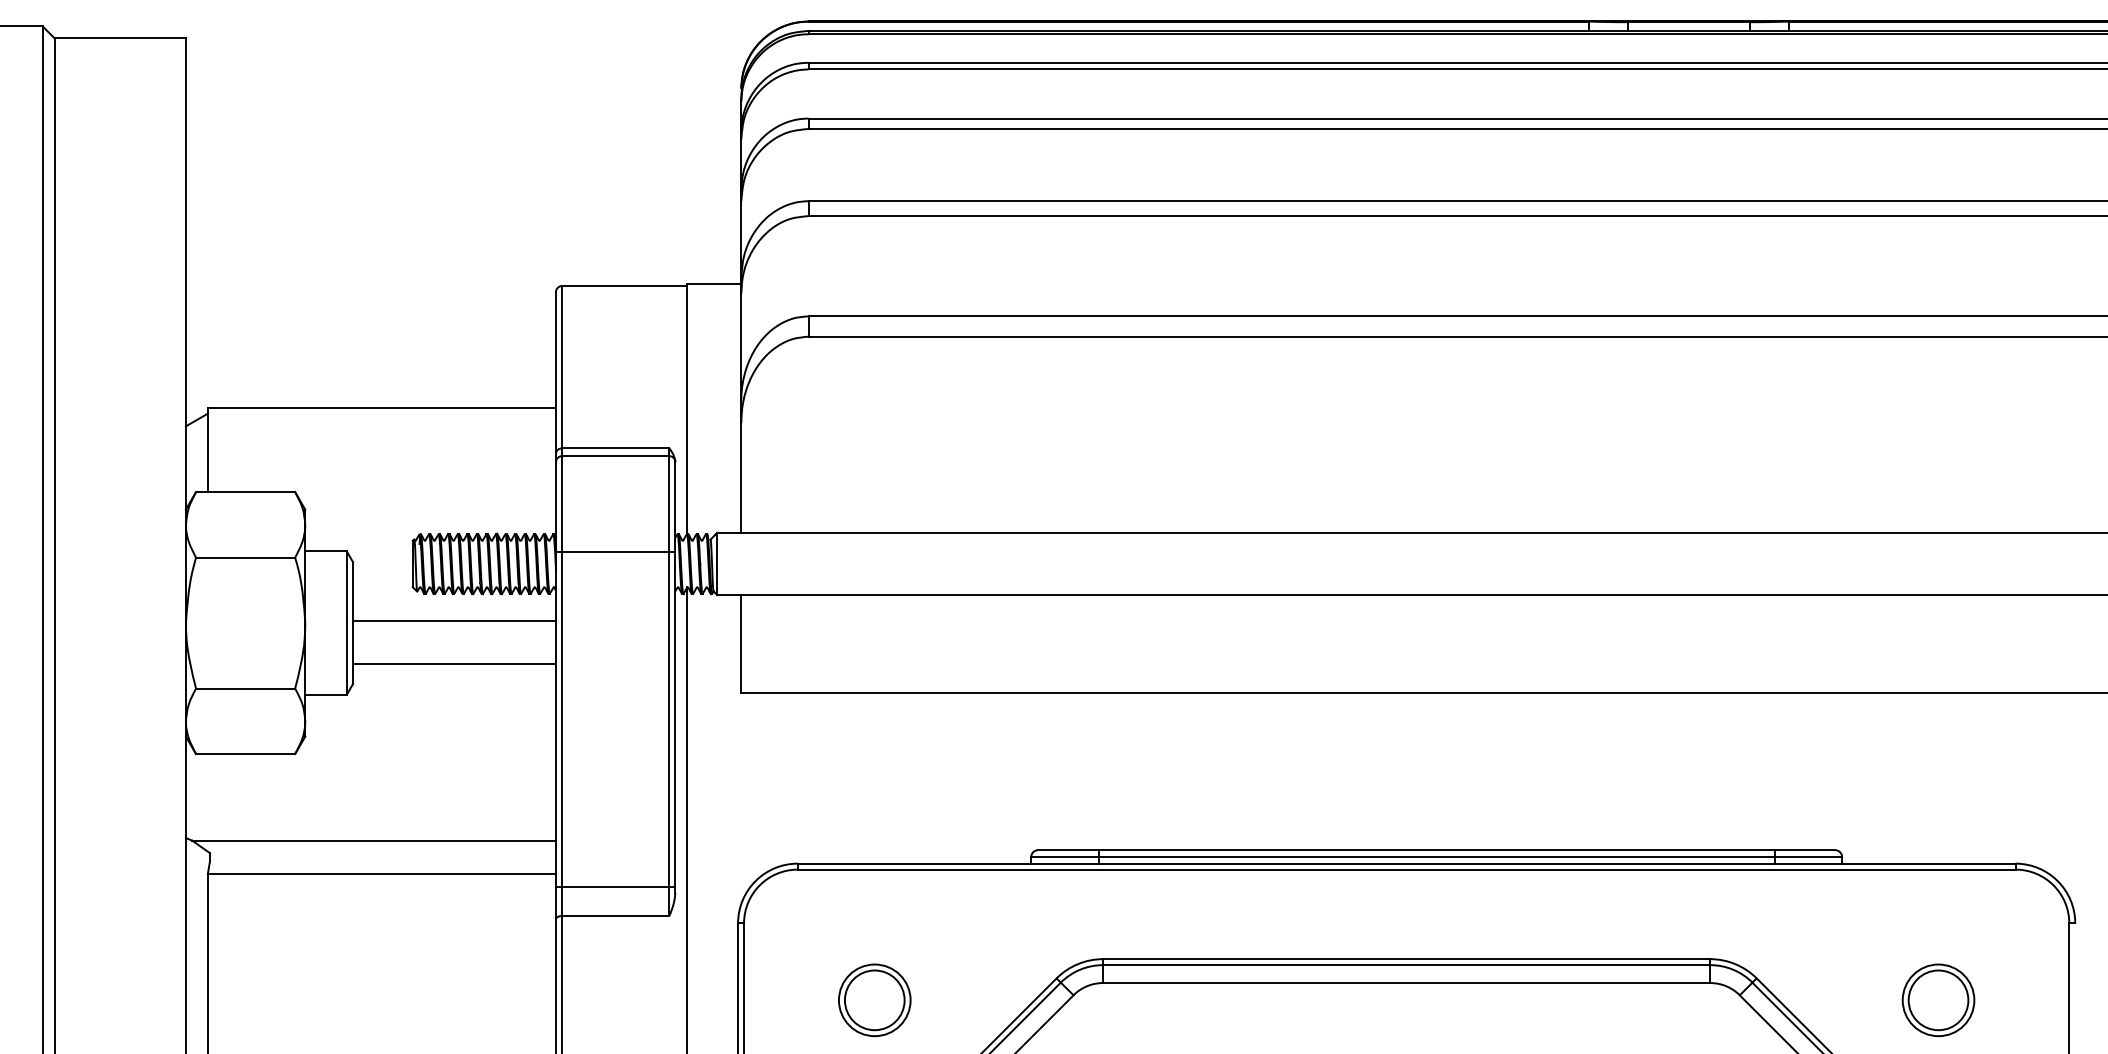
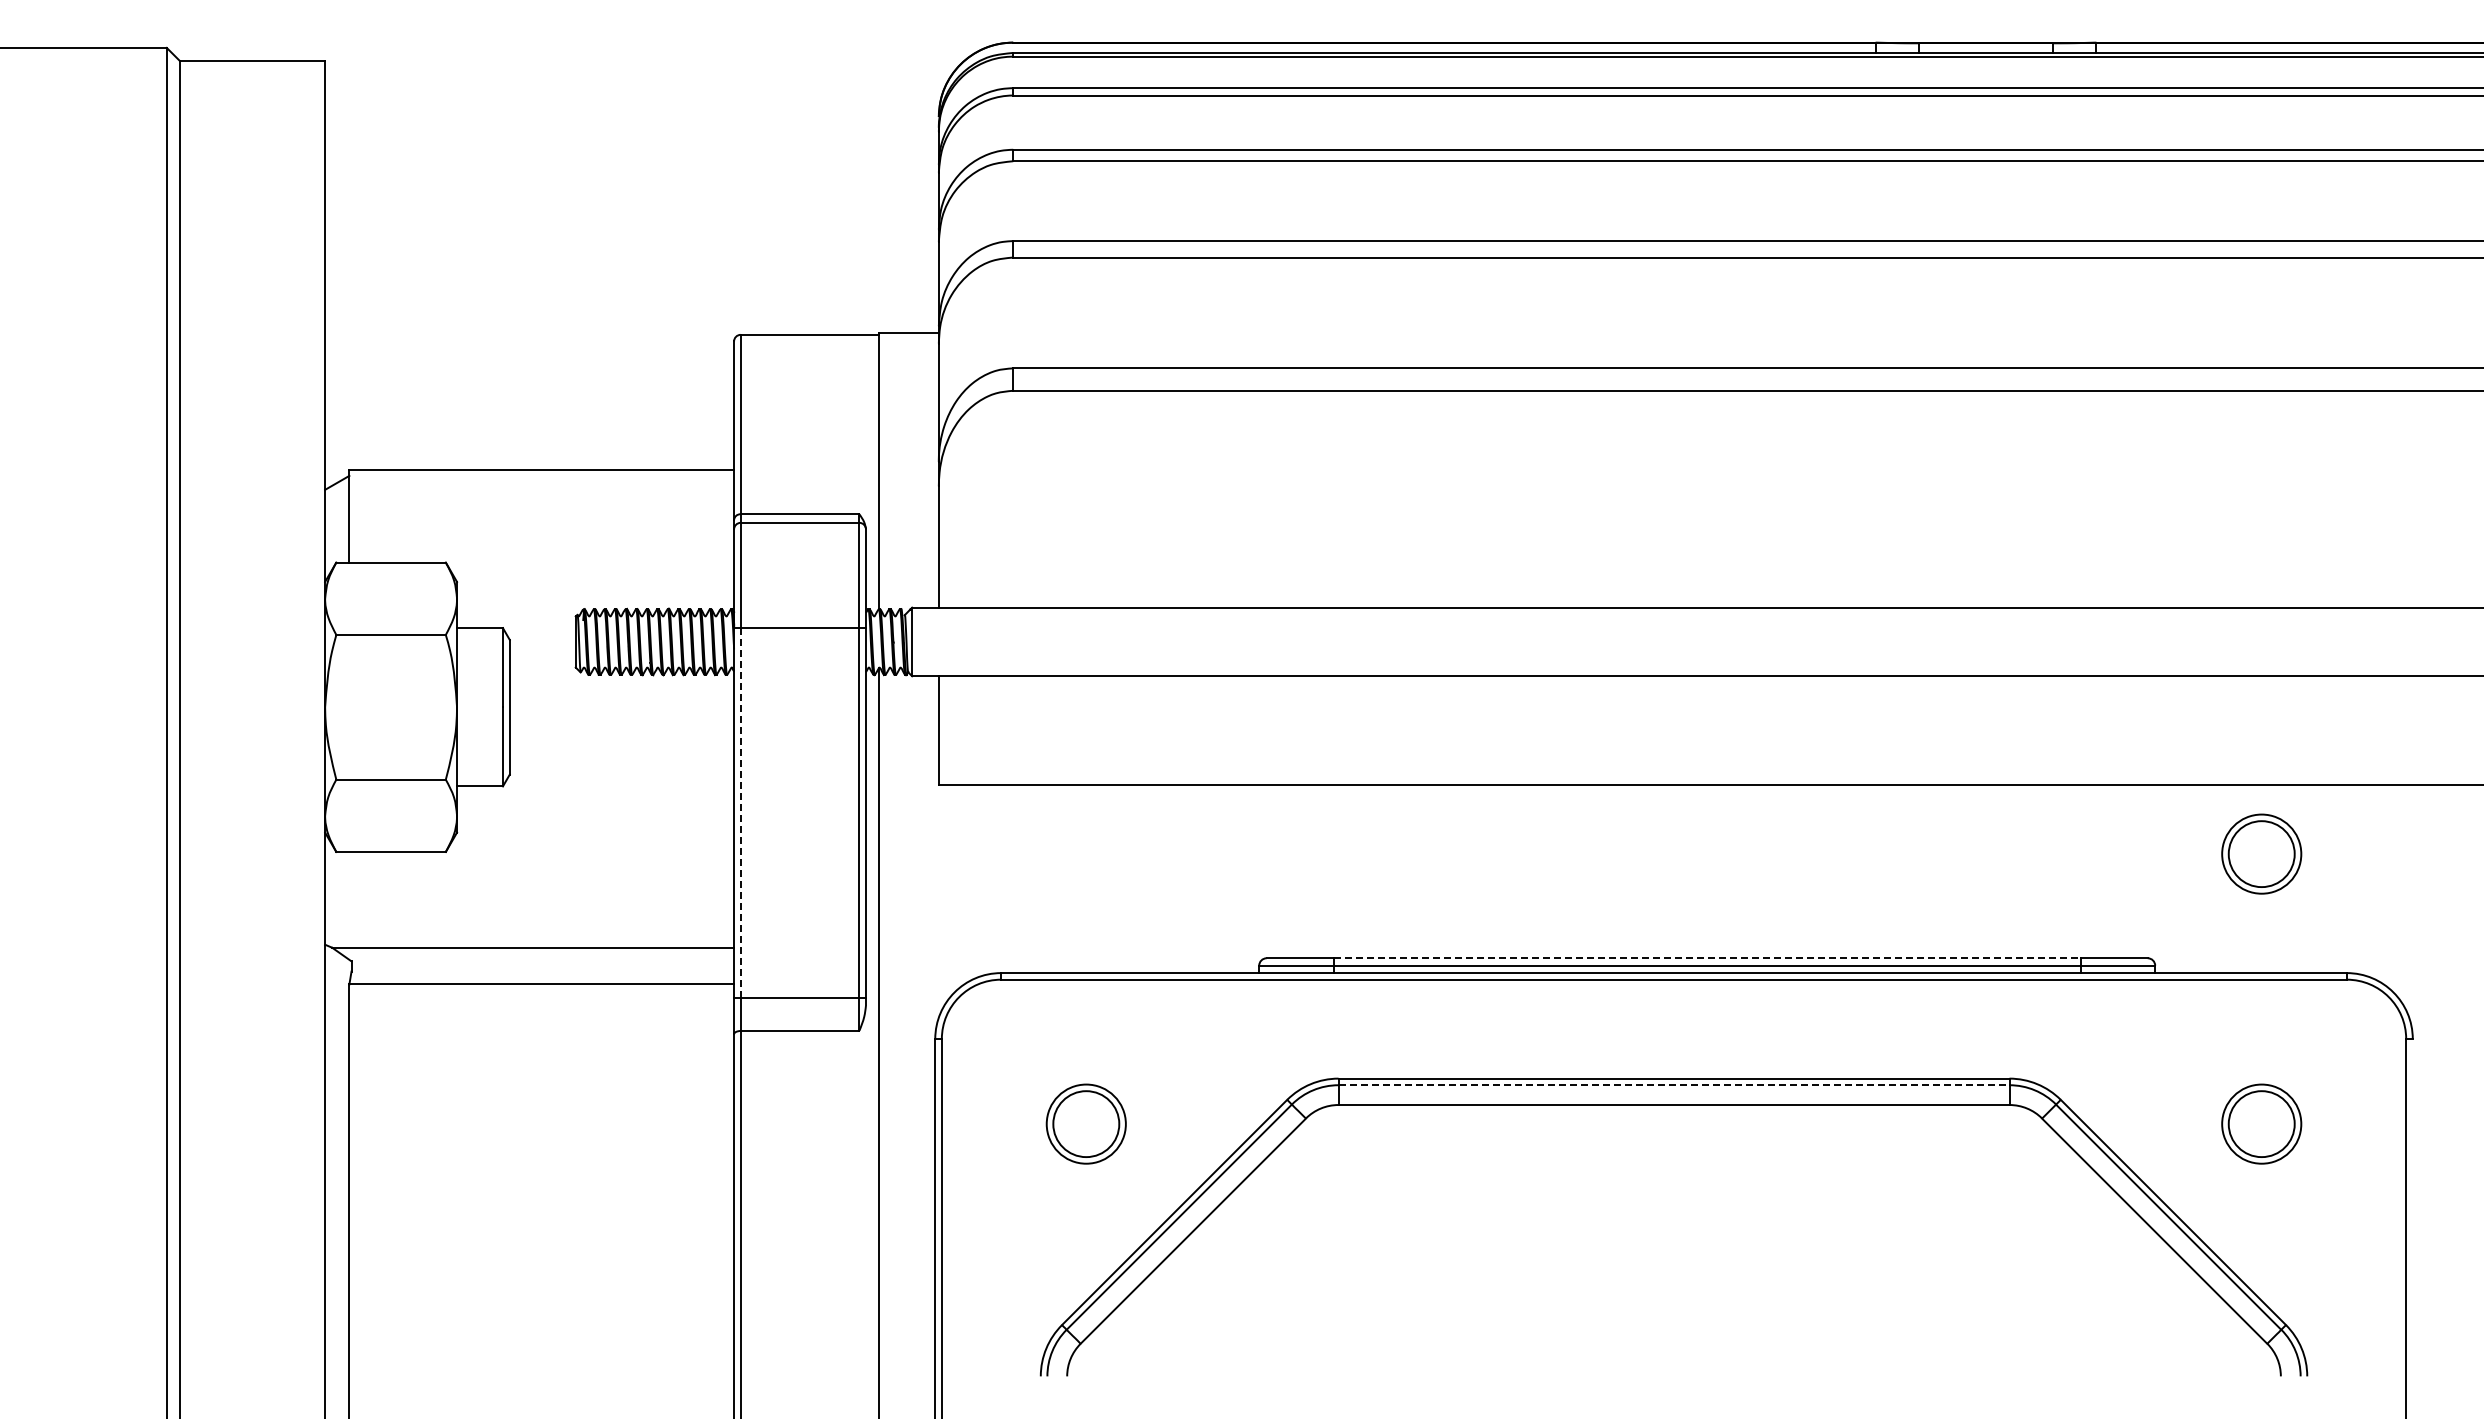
line: (454, 620) -> (621, 704), removed
line: (454, 663) -> (621, 751), removed
line: (561, 719) -> (740, 813), solid -> dashed
part: (1938, 755) -> (2261, 853), added
line: (1436, 850) -> (1707, 958), solid -> dashed
line: (1407, 965) -> (1674, 1085), solid -> dashed

